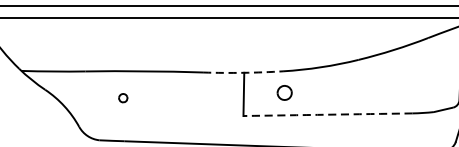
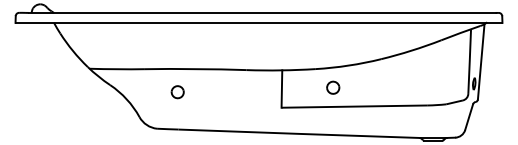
arc: (243, 72) -> (281, 70), dashed -> solid
part: (285, 92) -> (333, 87), moved
part: (123, 98) -> (177, 92), size x1.67
arc: (327, 114) -> (354, 106), dashed -> solid

